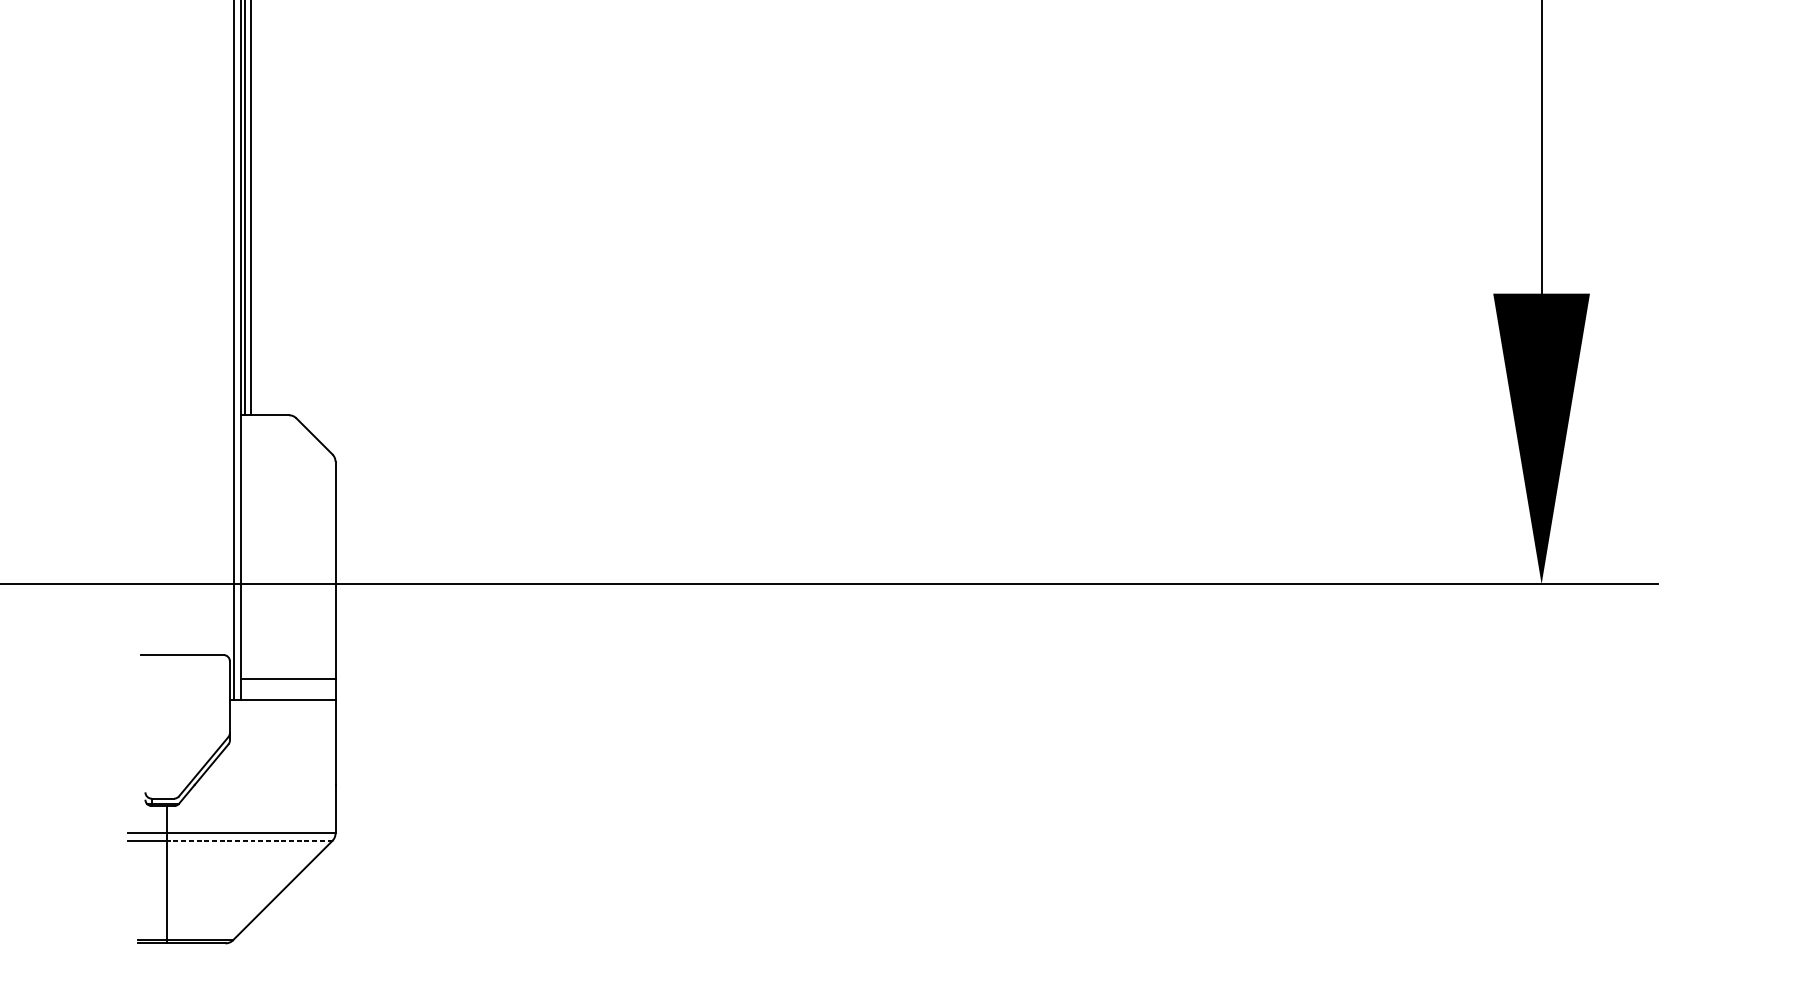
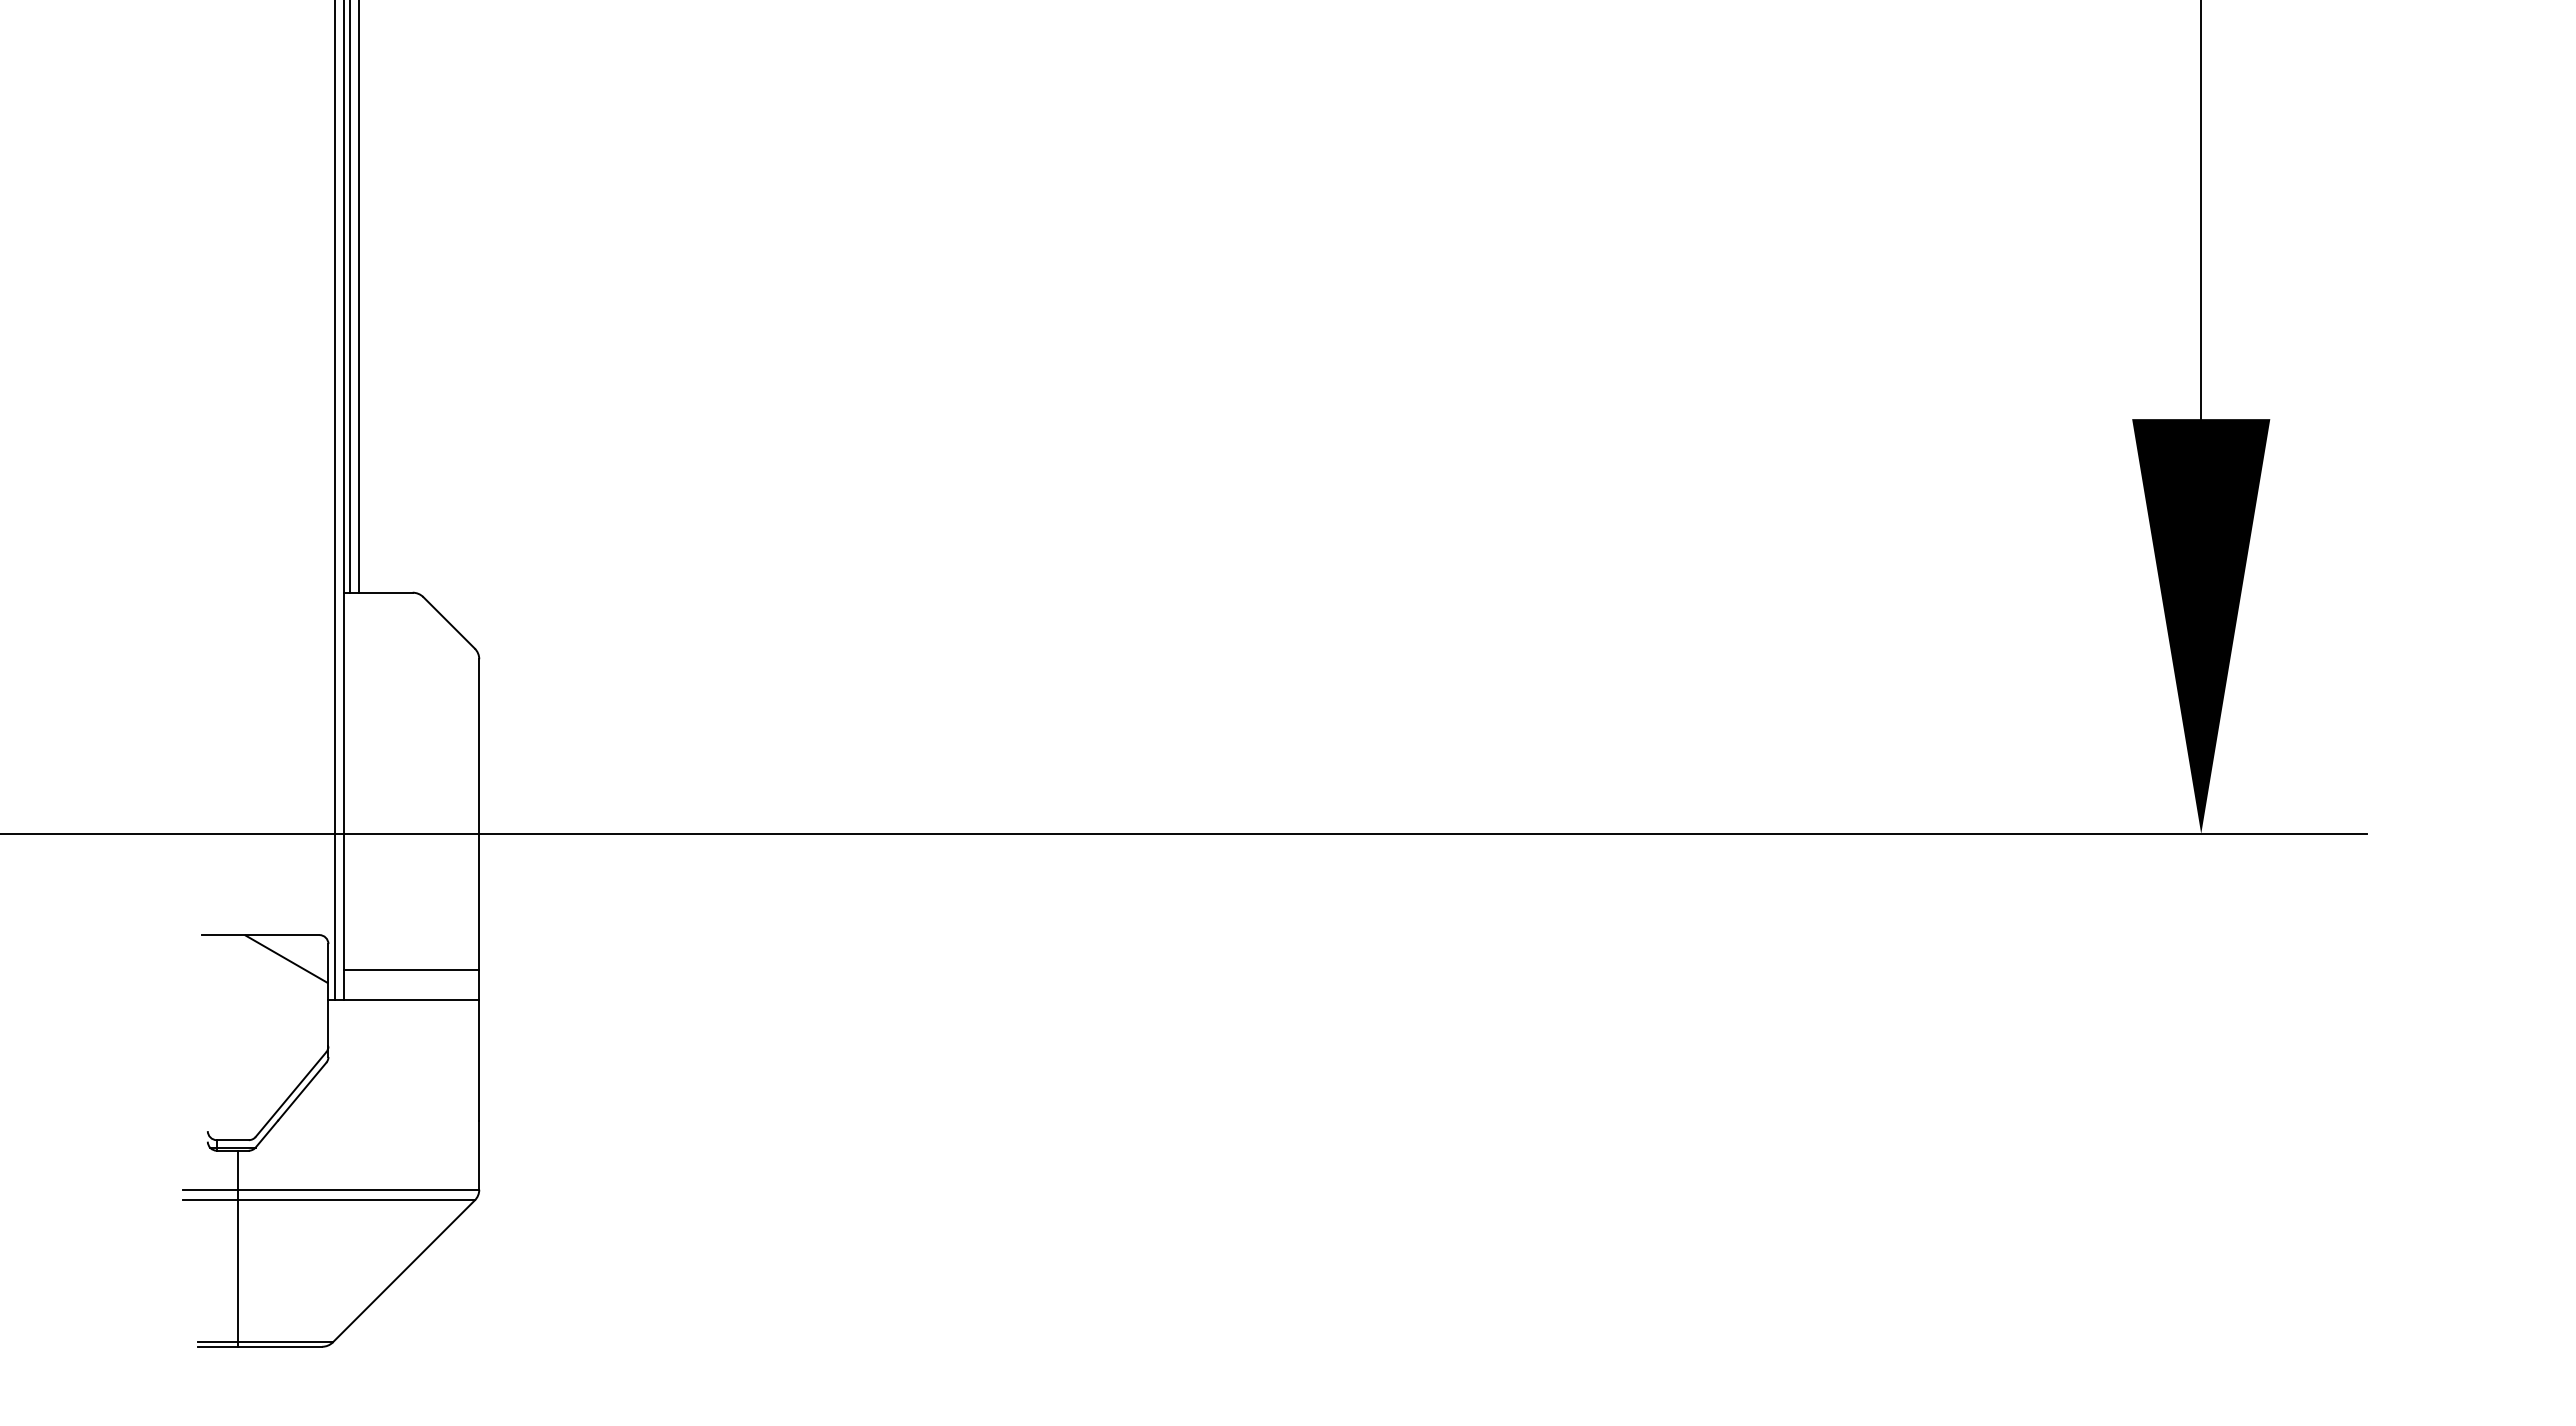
hatch: (200, 672) -> (286, 959), added
line: (248, 840) -> (355, 1200), dashed -> solid

